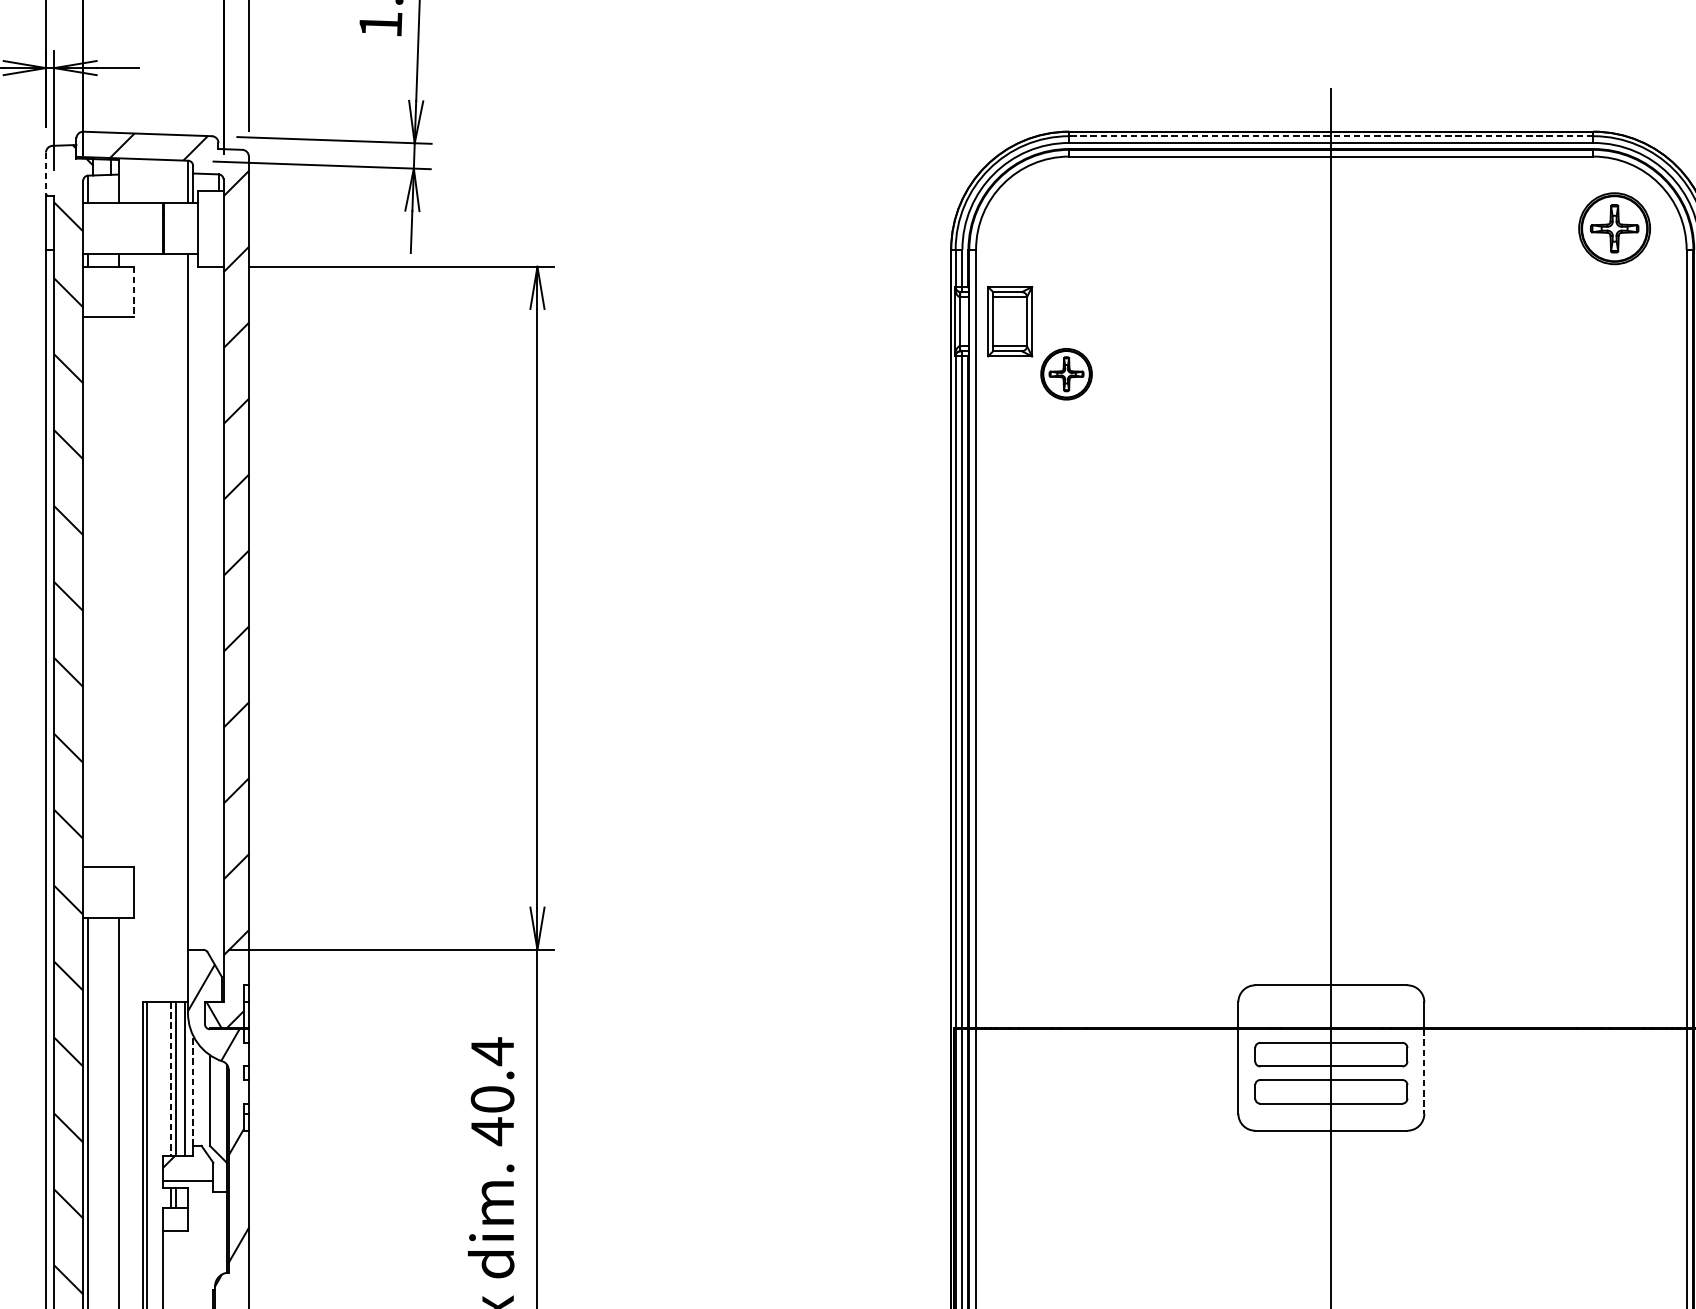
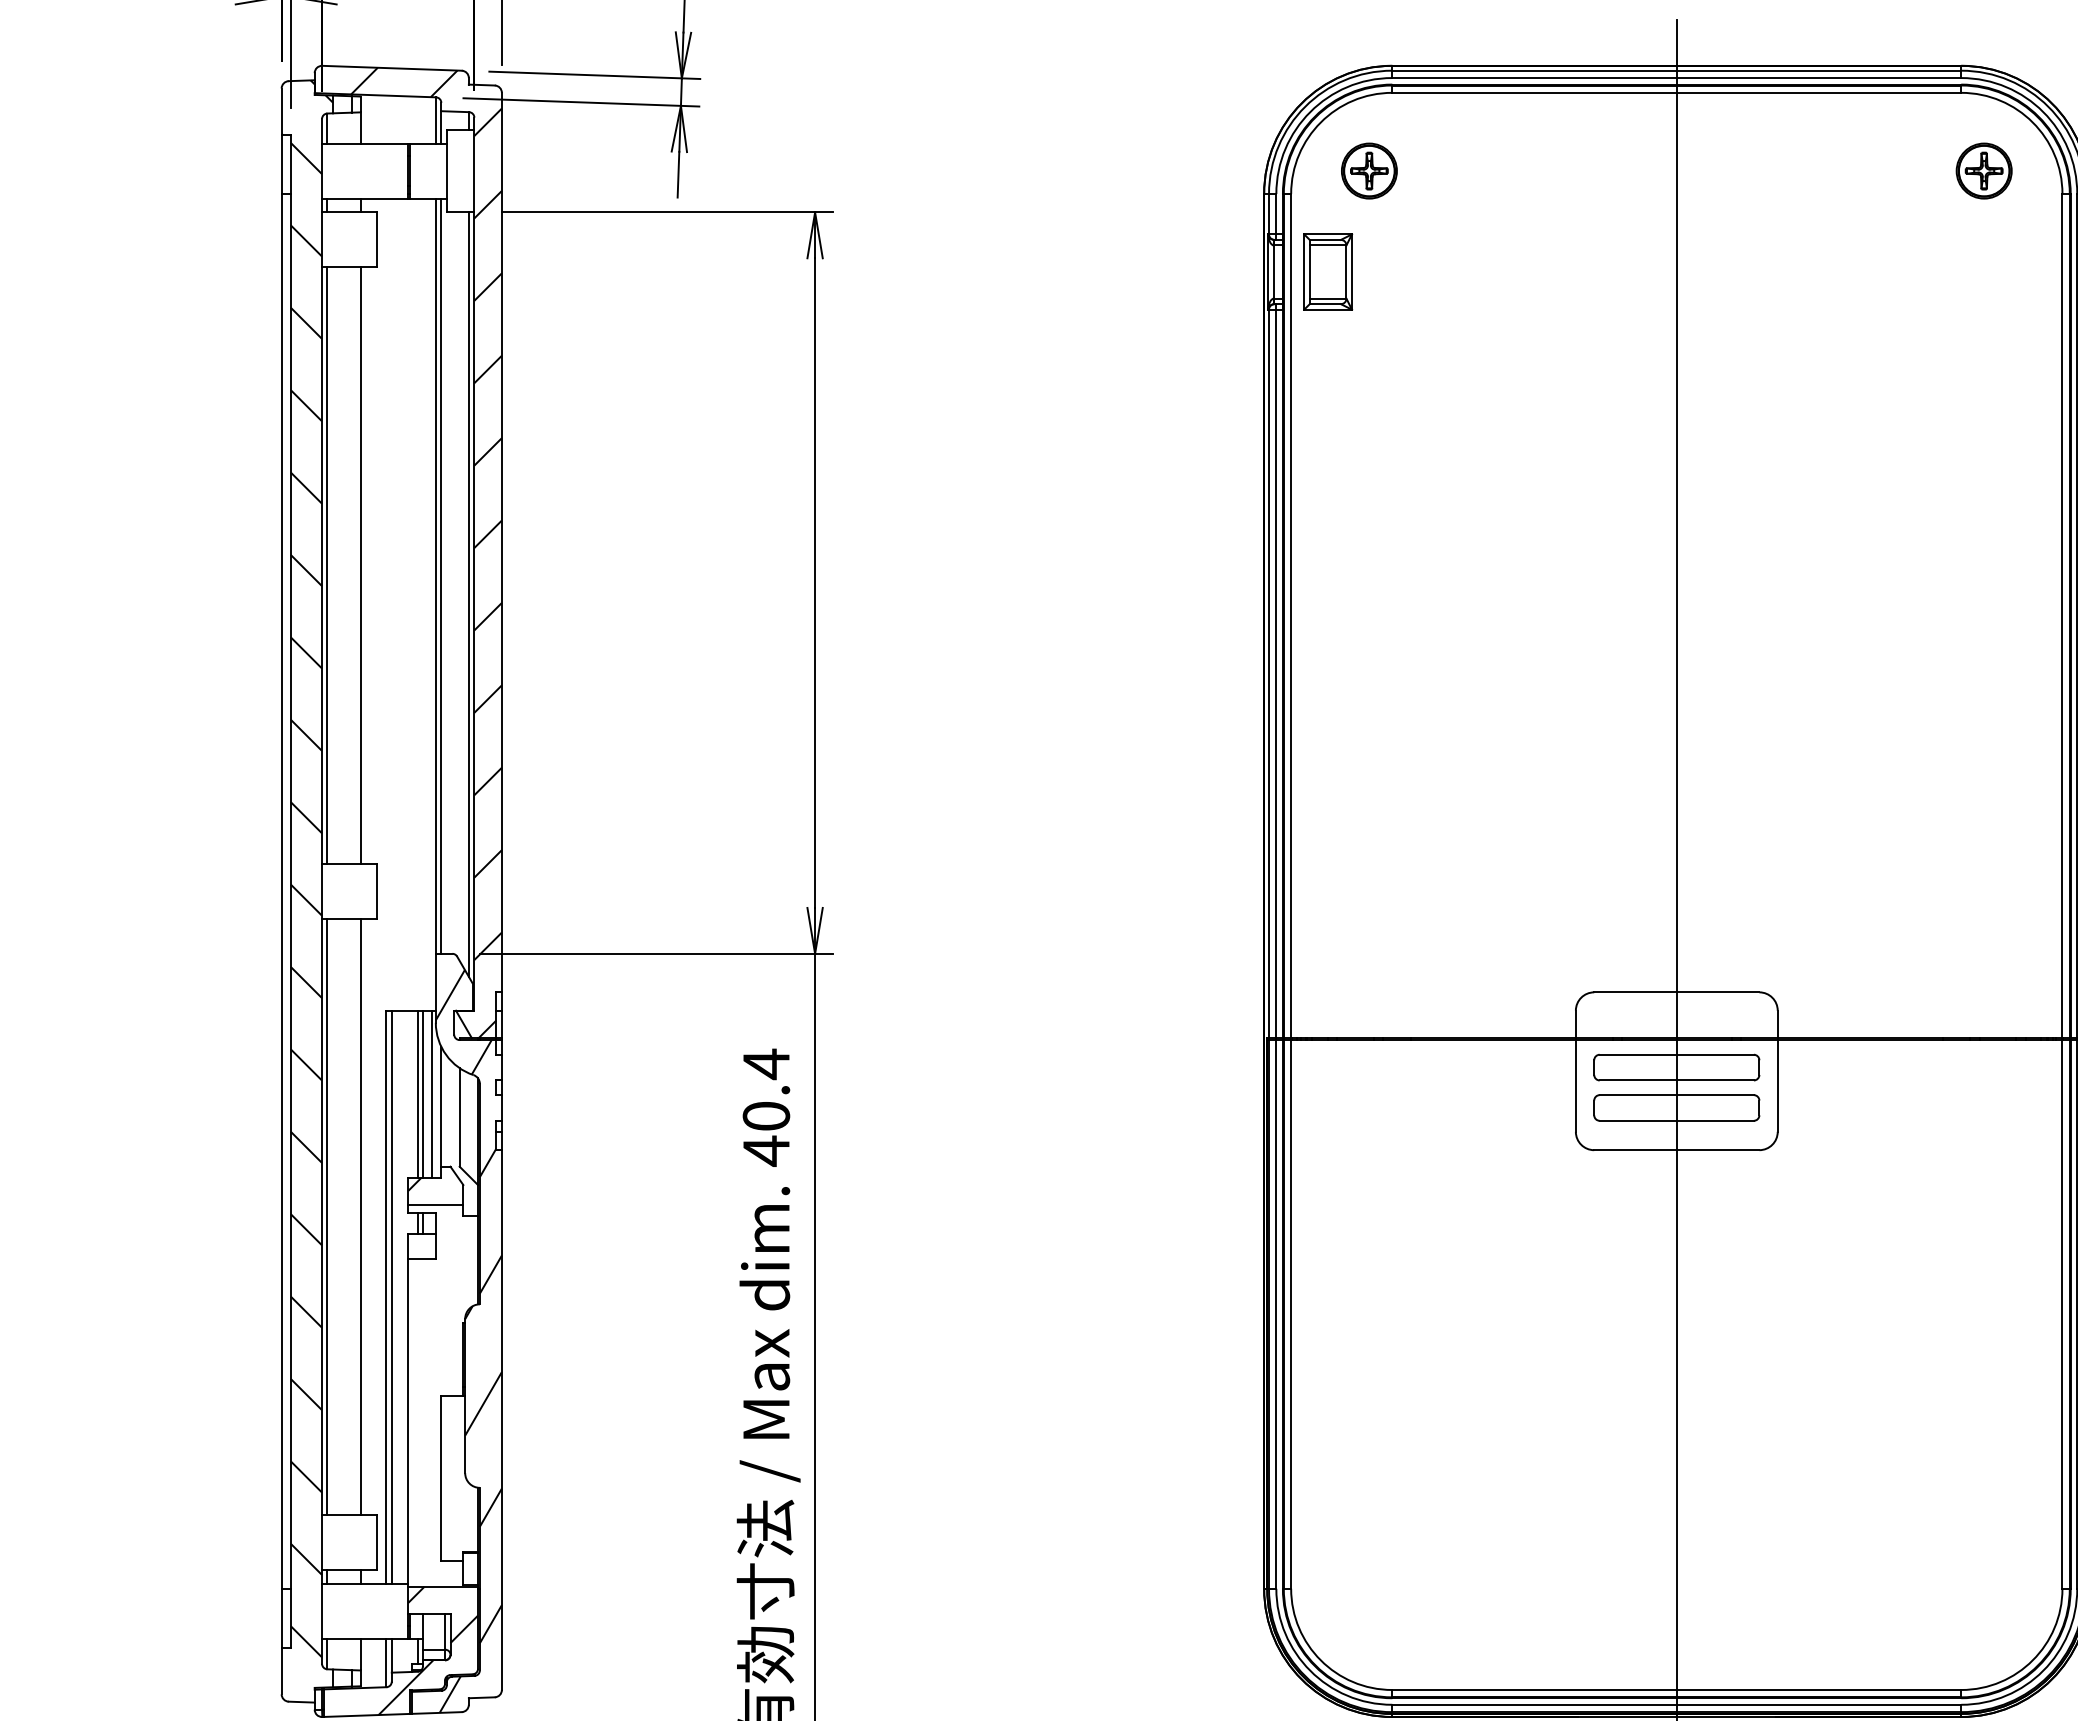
line: (1331, 136) -> (1676, 70), dashed -> solid
line: (45, 174) -> (281, 112), dashed -> solid
part: (1613, 228) -> (1983, 170), size x0.71
line: (134, 291) -> (377, 239), dashed -> solid
part: (1066, 373) -> (1369, 170), moved
line: (88, 592) -> (327, 565), added
line: (118, 592) -> (360, 565), added
line: (193, 601) -> (441, 575), added
line: (219, 618) -> (469, 594), added
line: (1424, 1071) -> (1777, 1085), dashed -> solid
line: (171, 1079) -> (417, 1094), dashed -> solid
line: (193, 1090) -> (441, 1106), dashed -> solid

